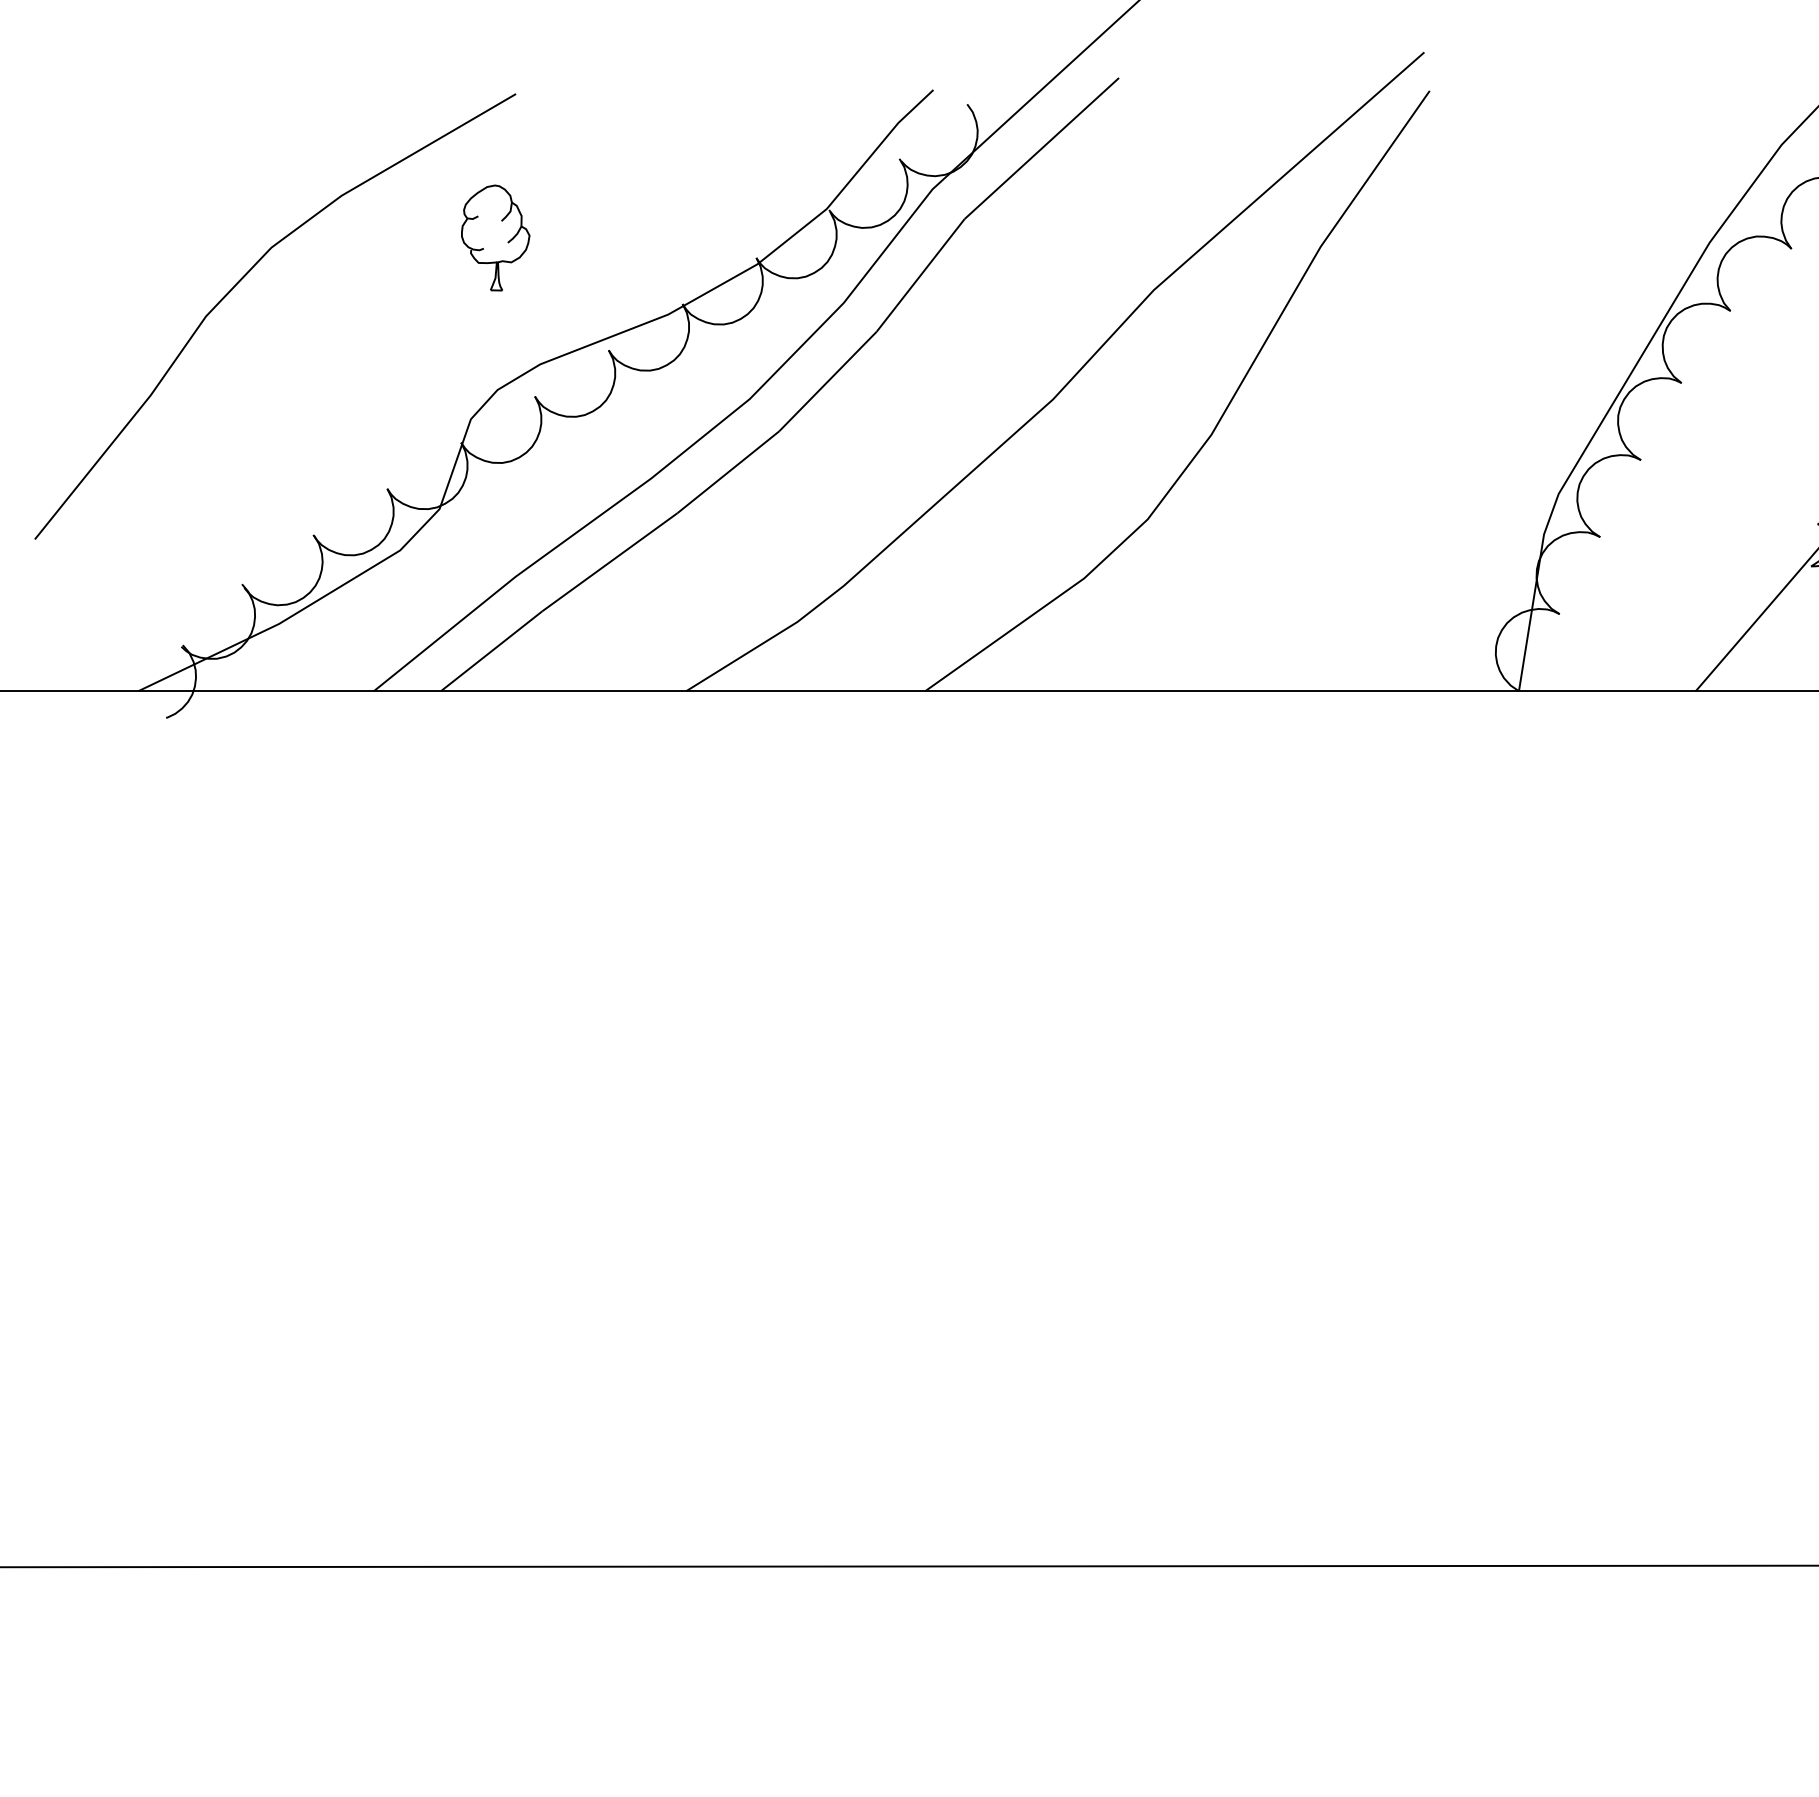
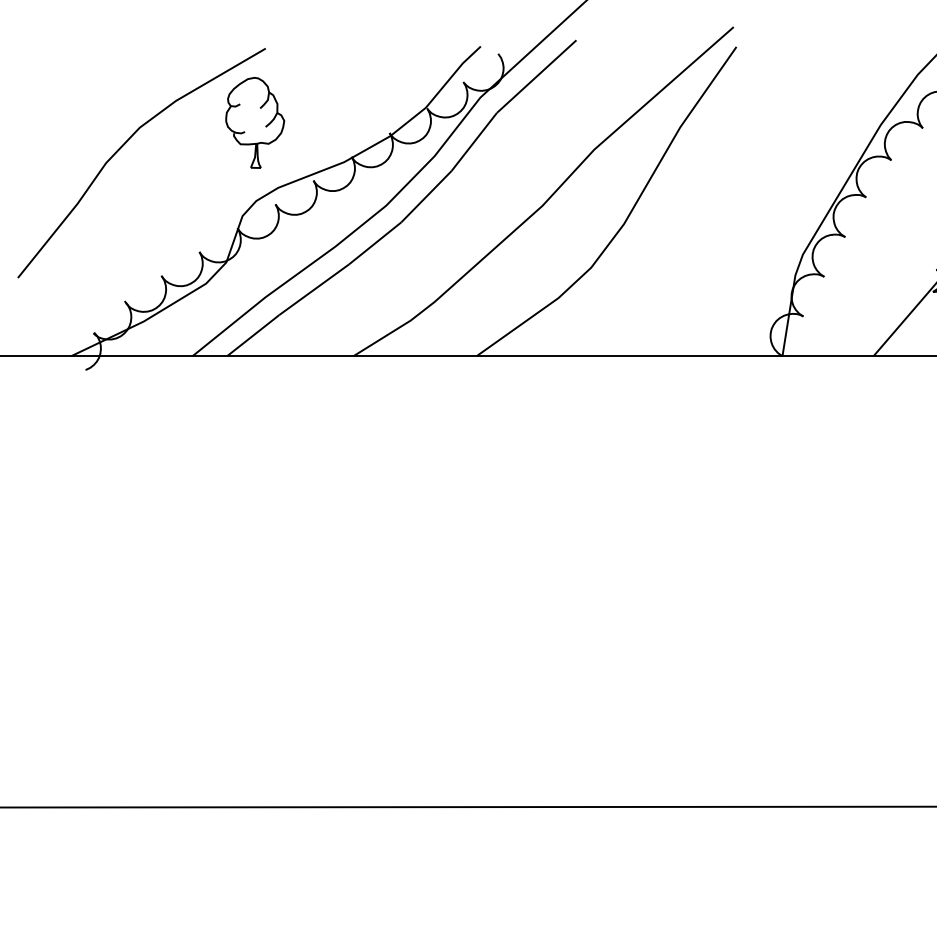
part: (496, 237) -> (255, 122), size x1.67

